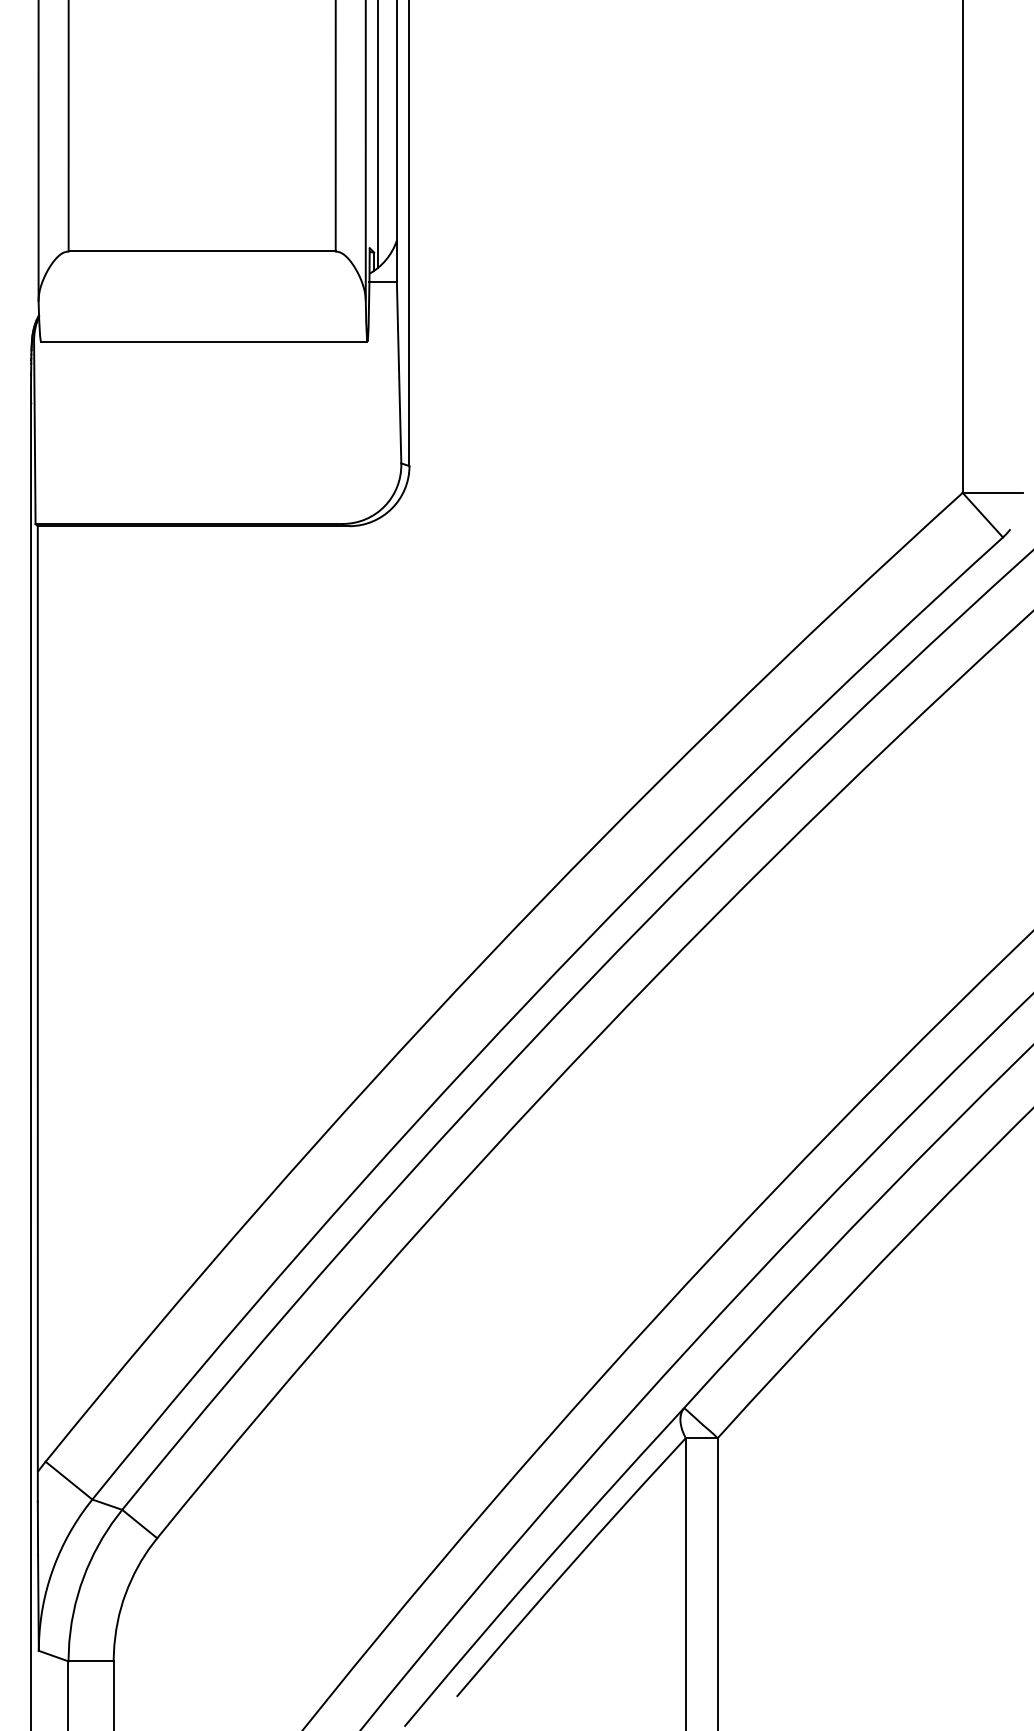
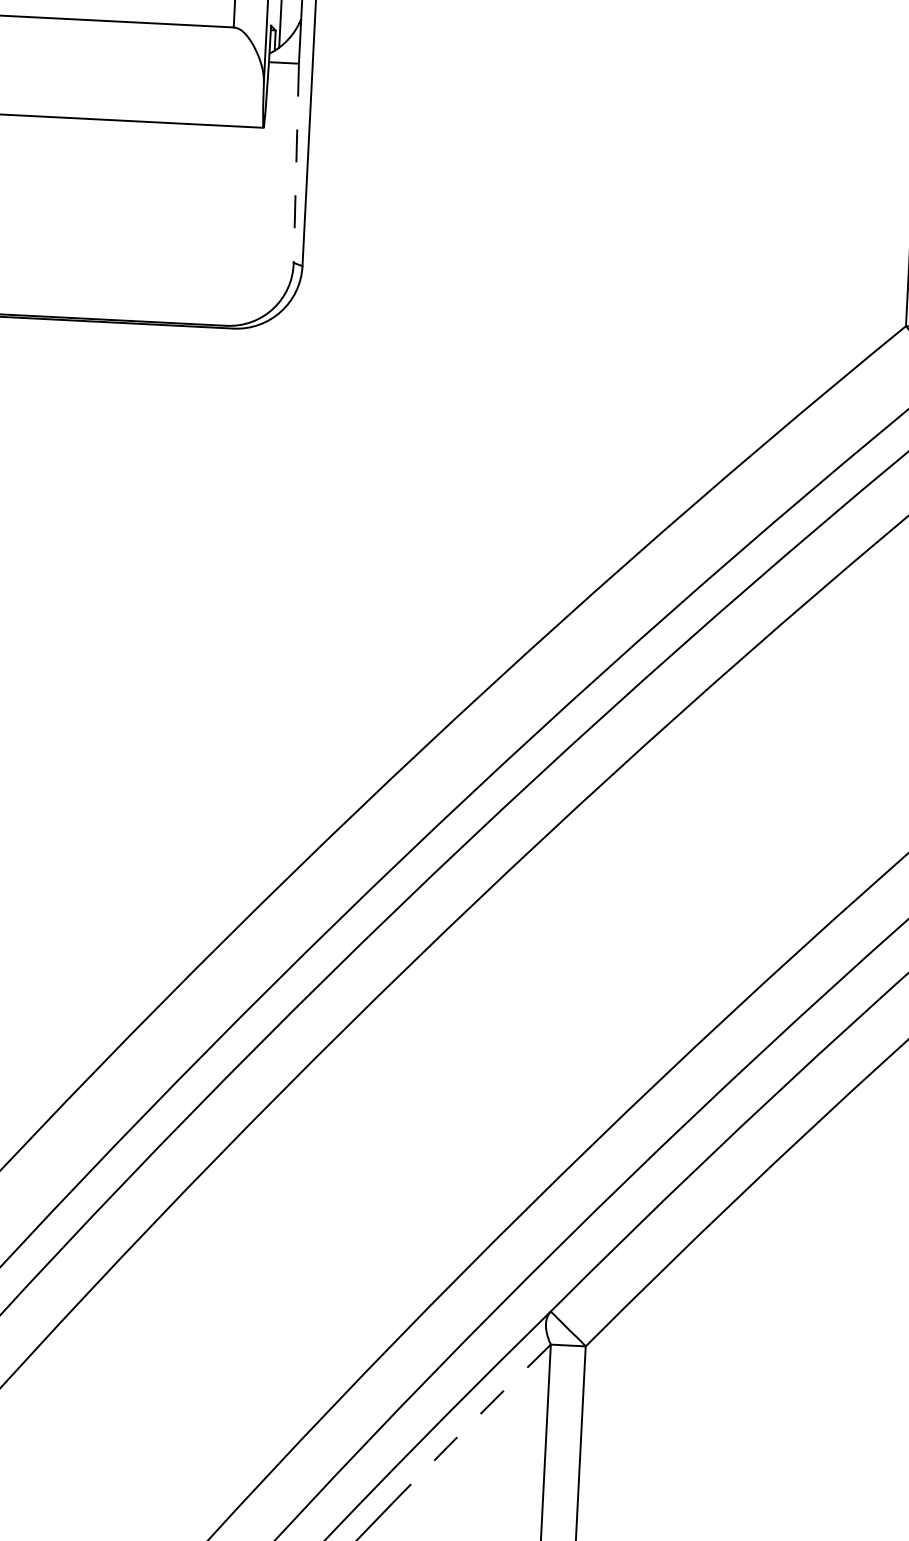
line: (399, 372) -> (296, 163), solid -> dashed
line: (618, 1512) -> (473, 1422), solid -> dashed

